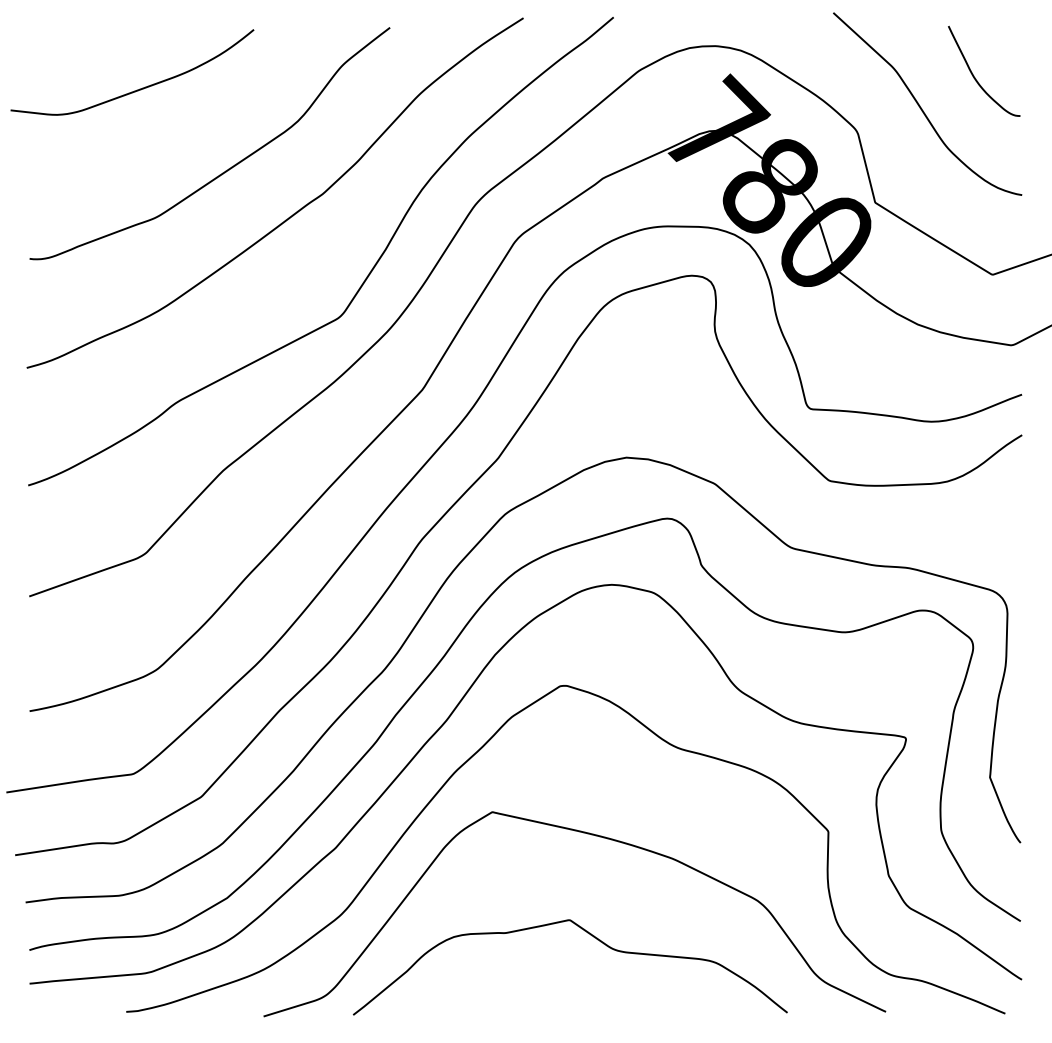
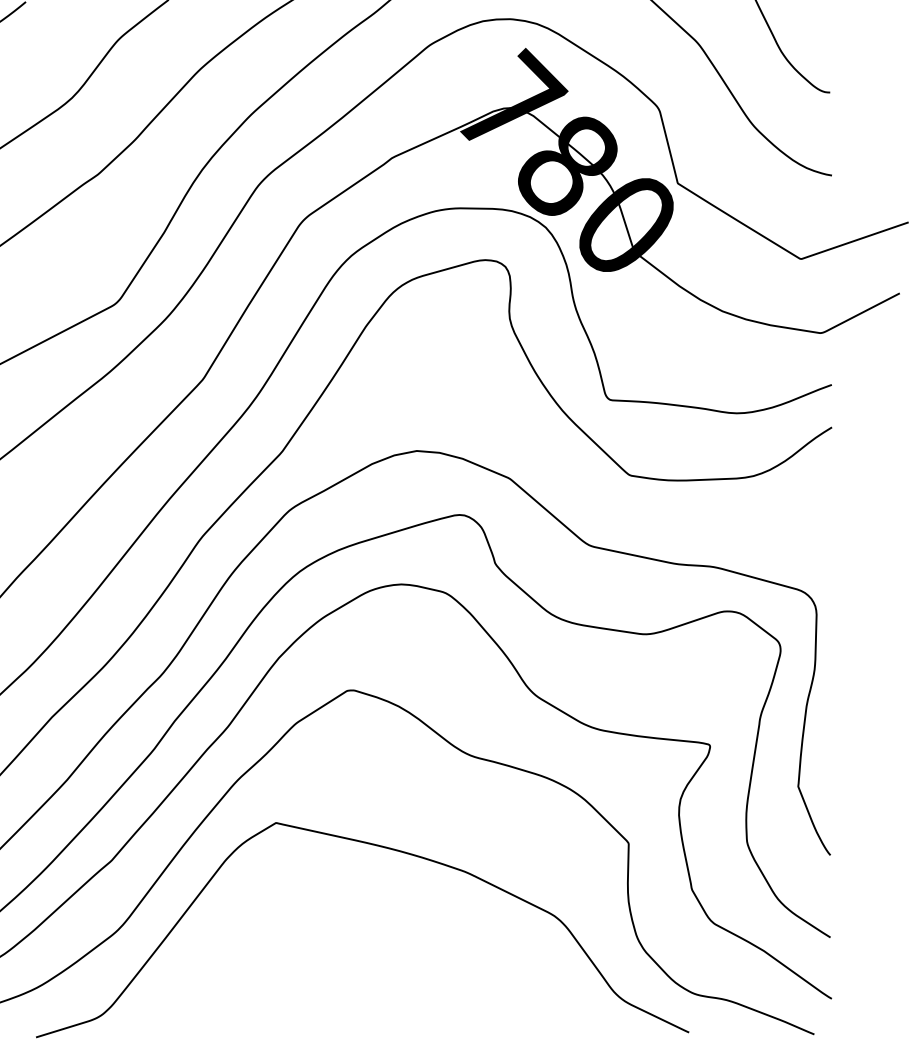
curve: (590, 935) -> (379, 952), removed

